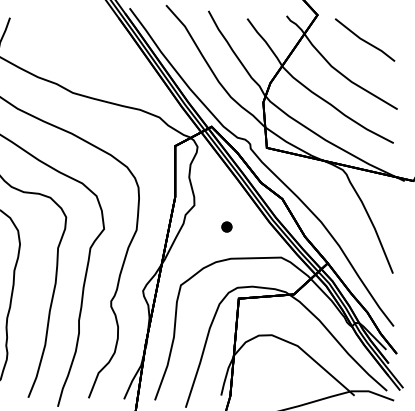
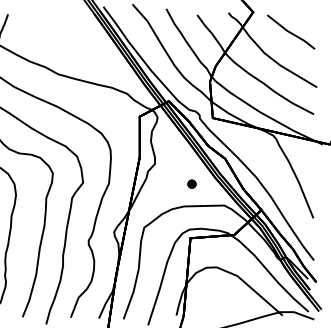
part: (226, 226) -> (191, 183), moved

